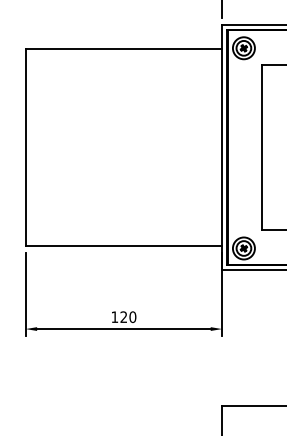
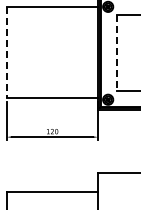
line: (24, 146) -> (6, 52), solid -> dashed
line: (261, 148) -> (116, 53), solid -> dashed

